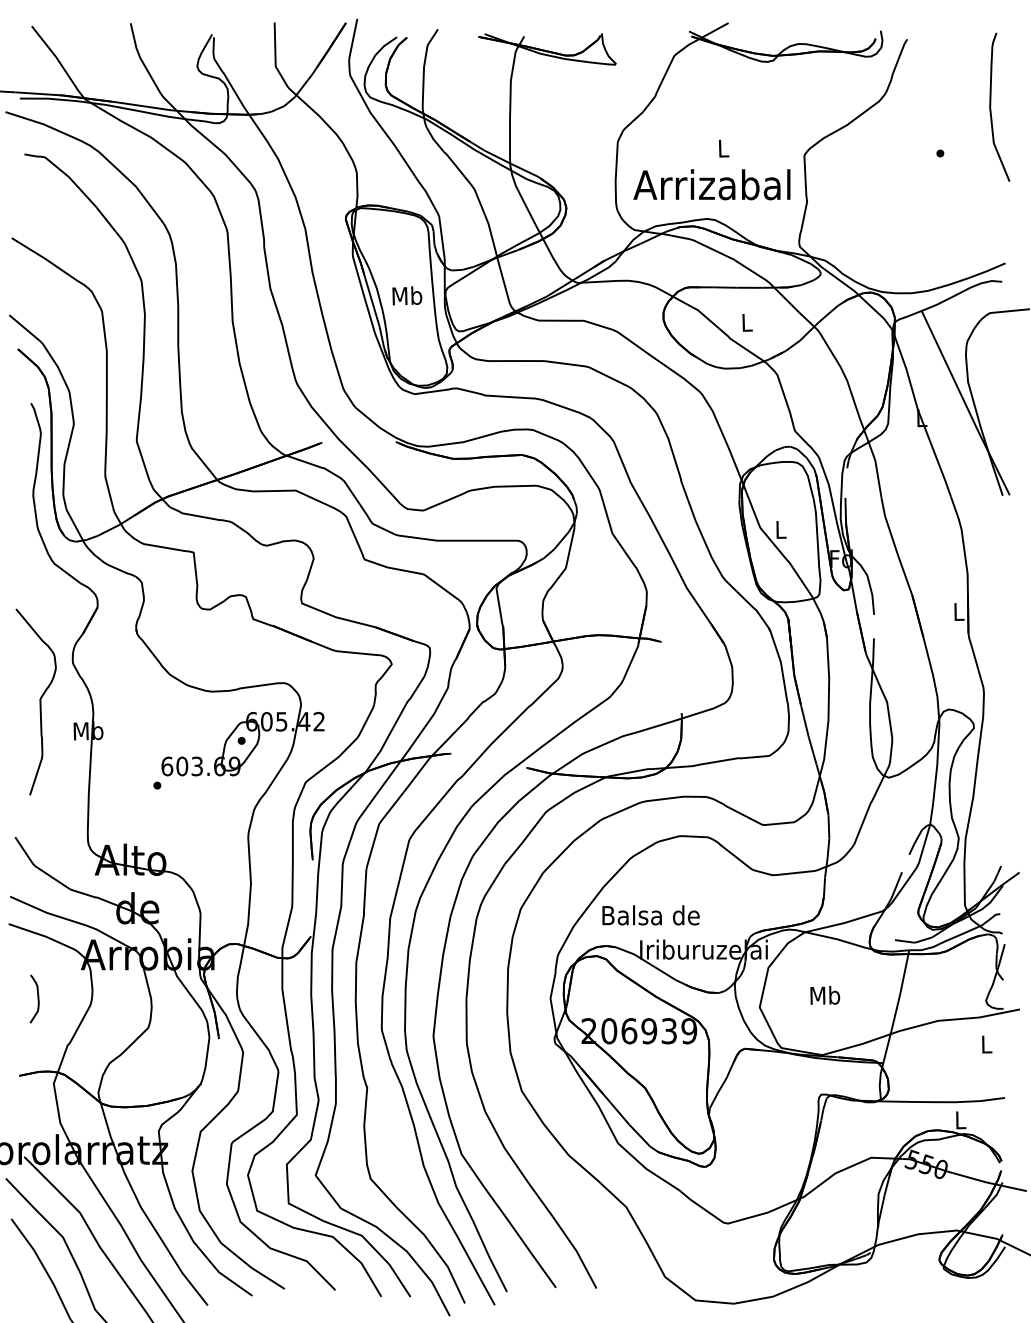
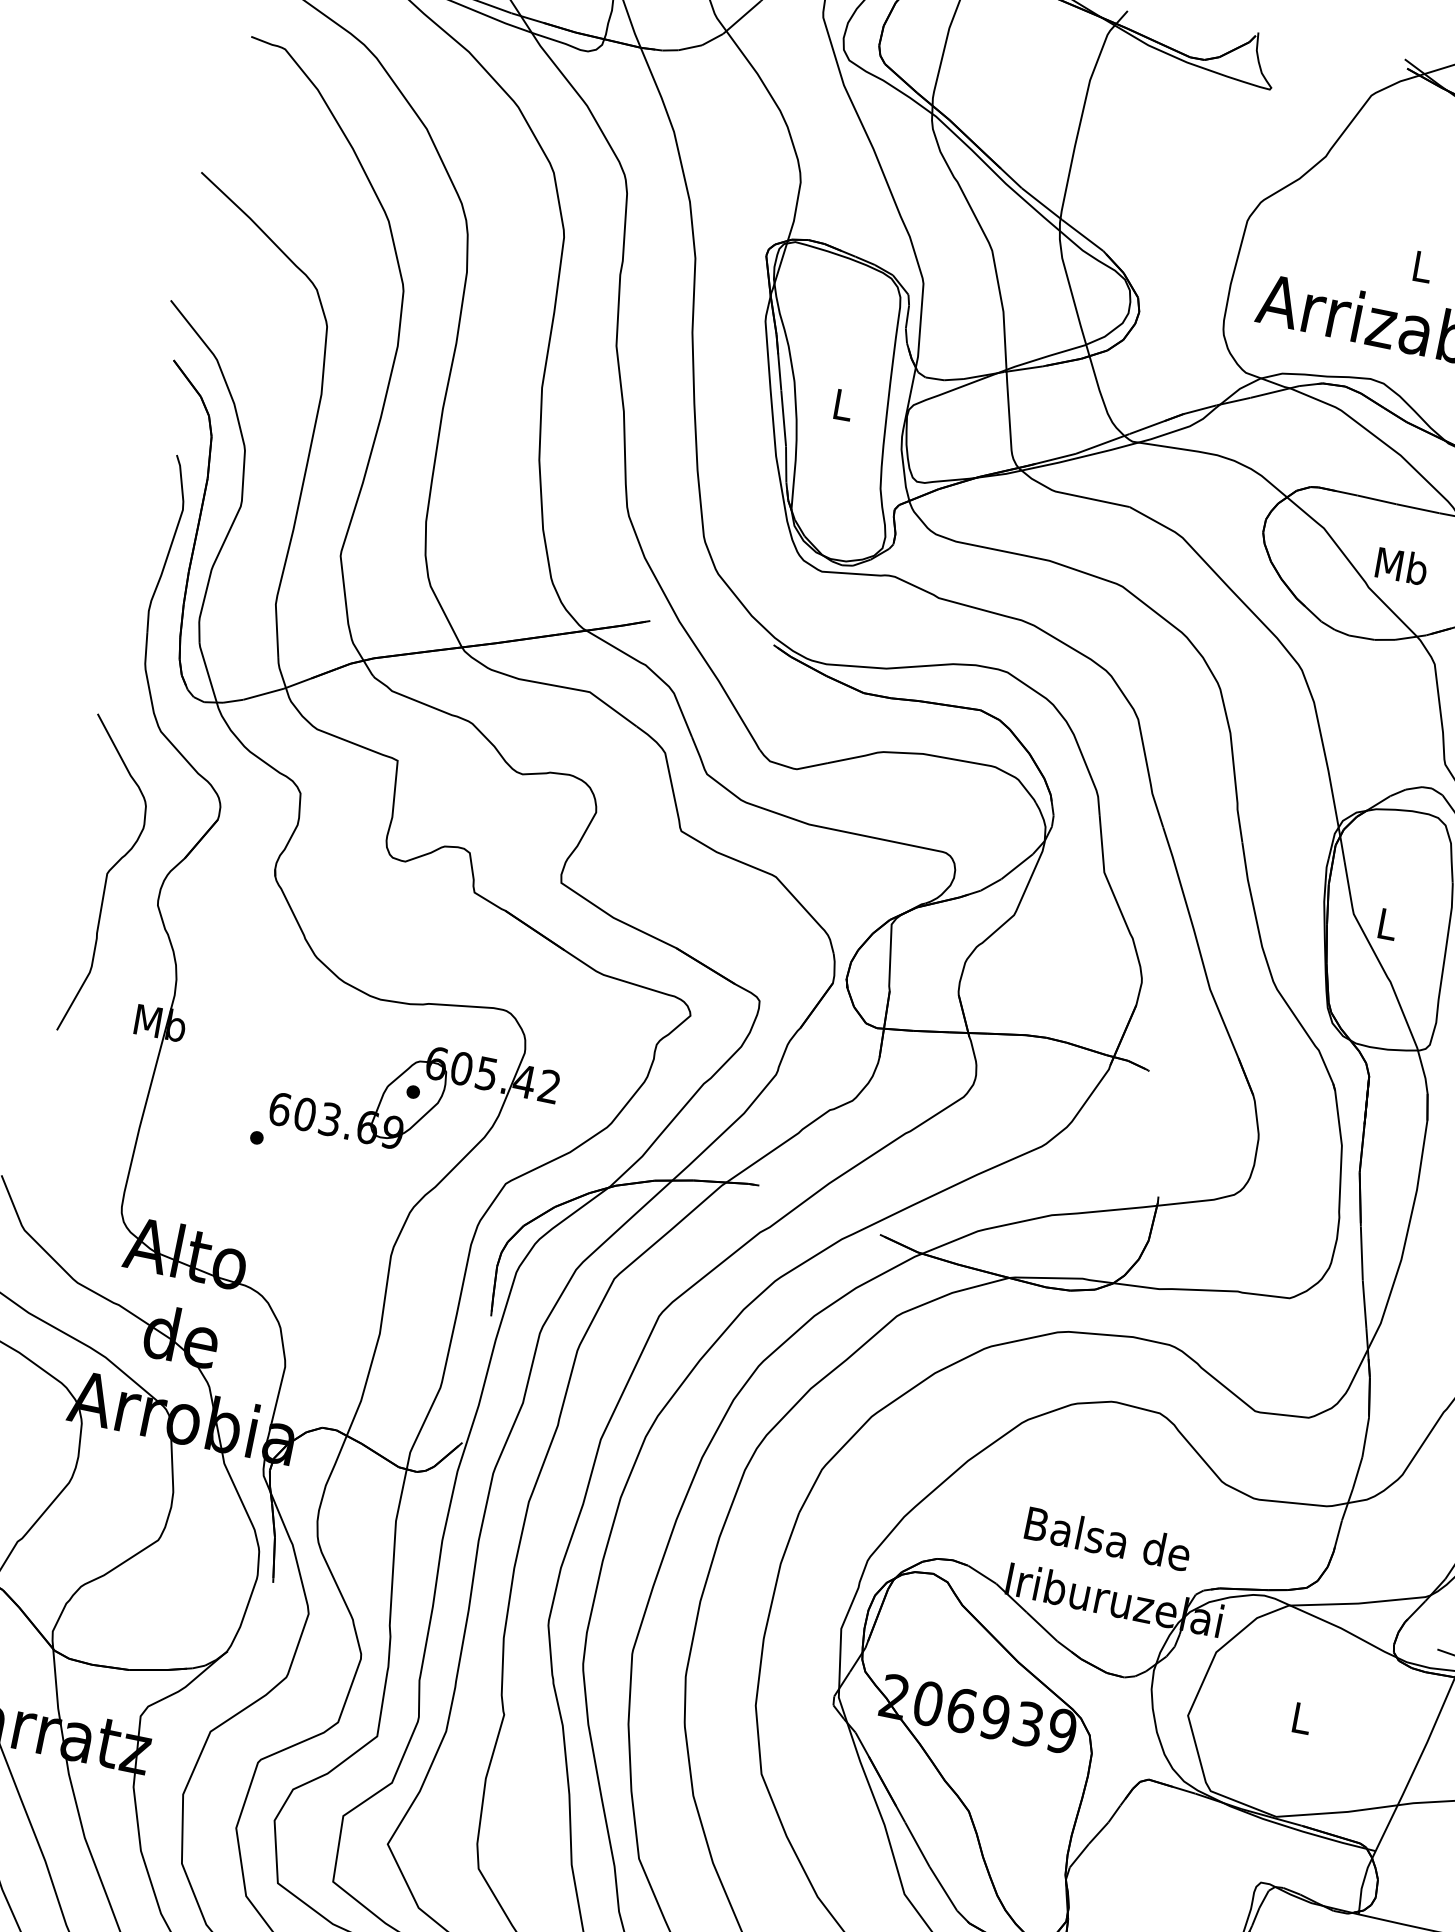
text: (407, 295) -> (843, 404), Mb -> L
text: (746, 322) -> (1401, 565), L -> Mb
curve: (39, 701) -> (105, 876), moved
text: (650, 915) -> (1107, 1538), moved
text: (825, 995) -> (1302, 1718), Mb -> L

